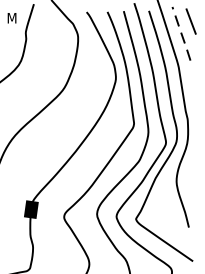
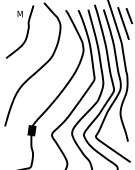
line: (181, 33) -> (123, 23), dashed -> solid

